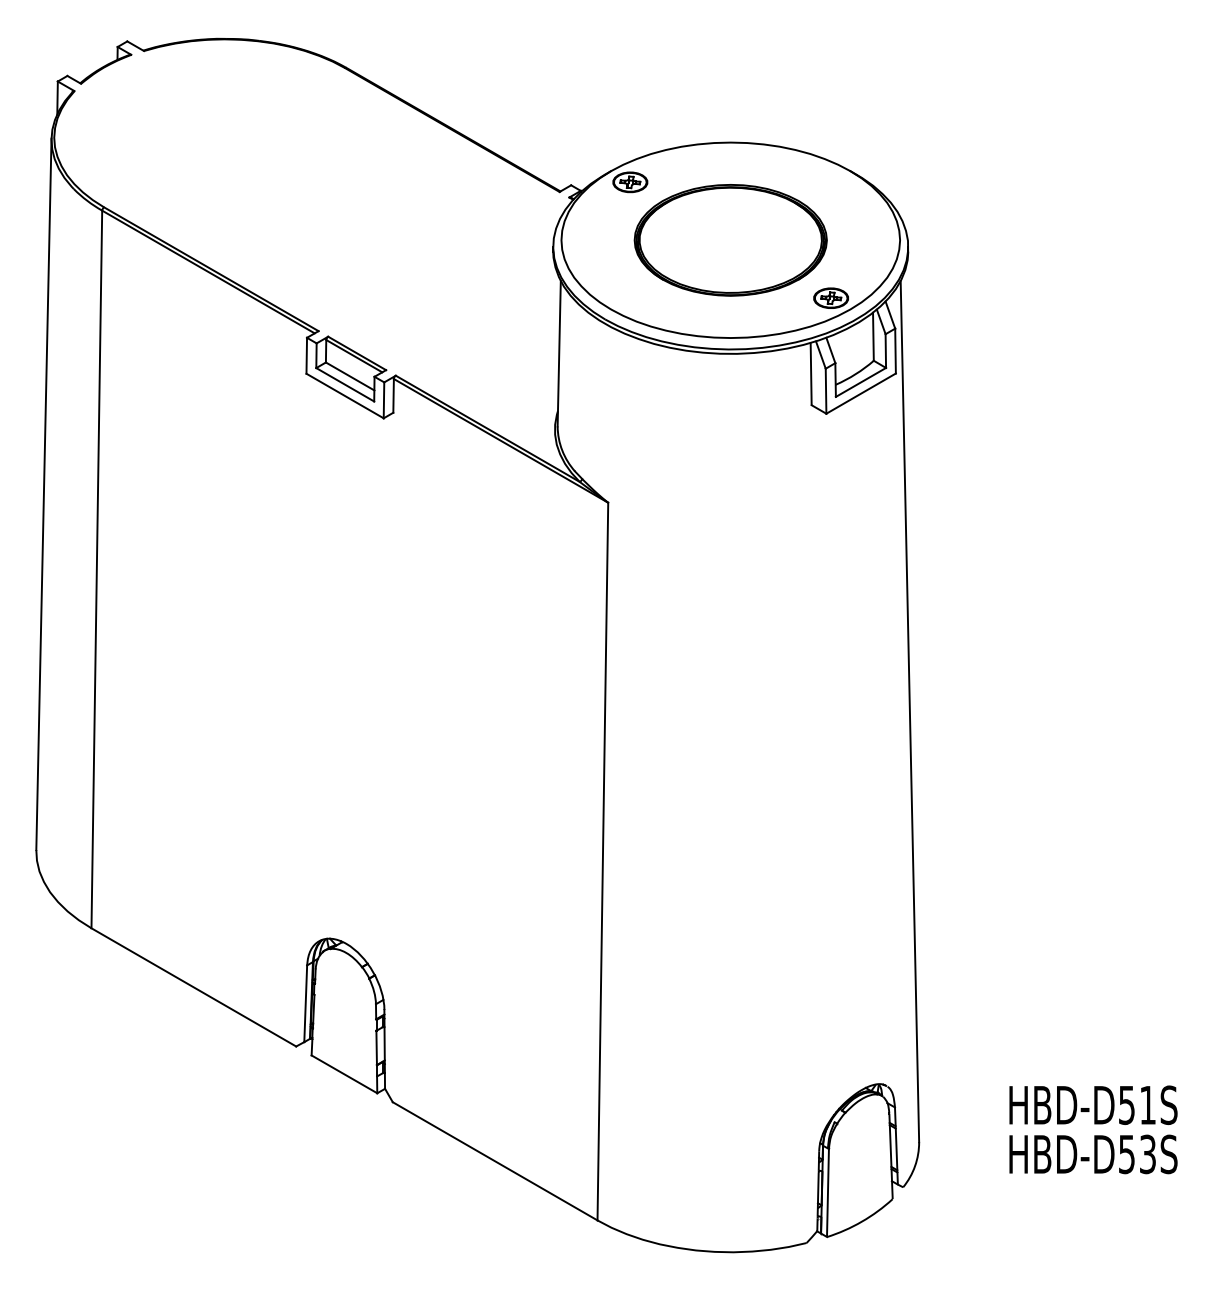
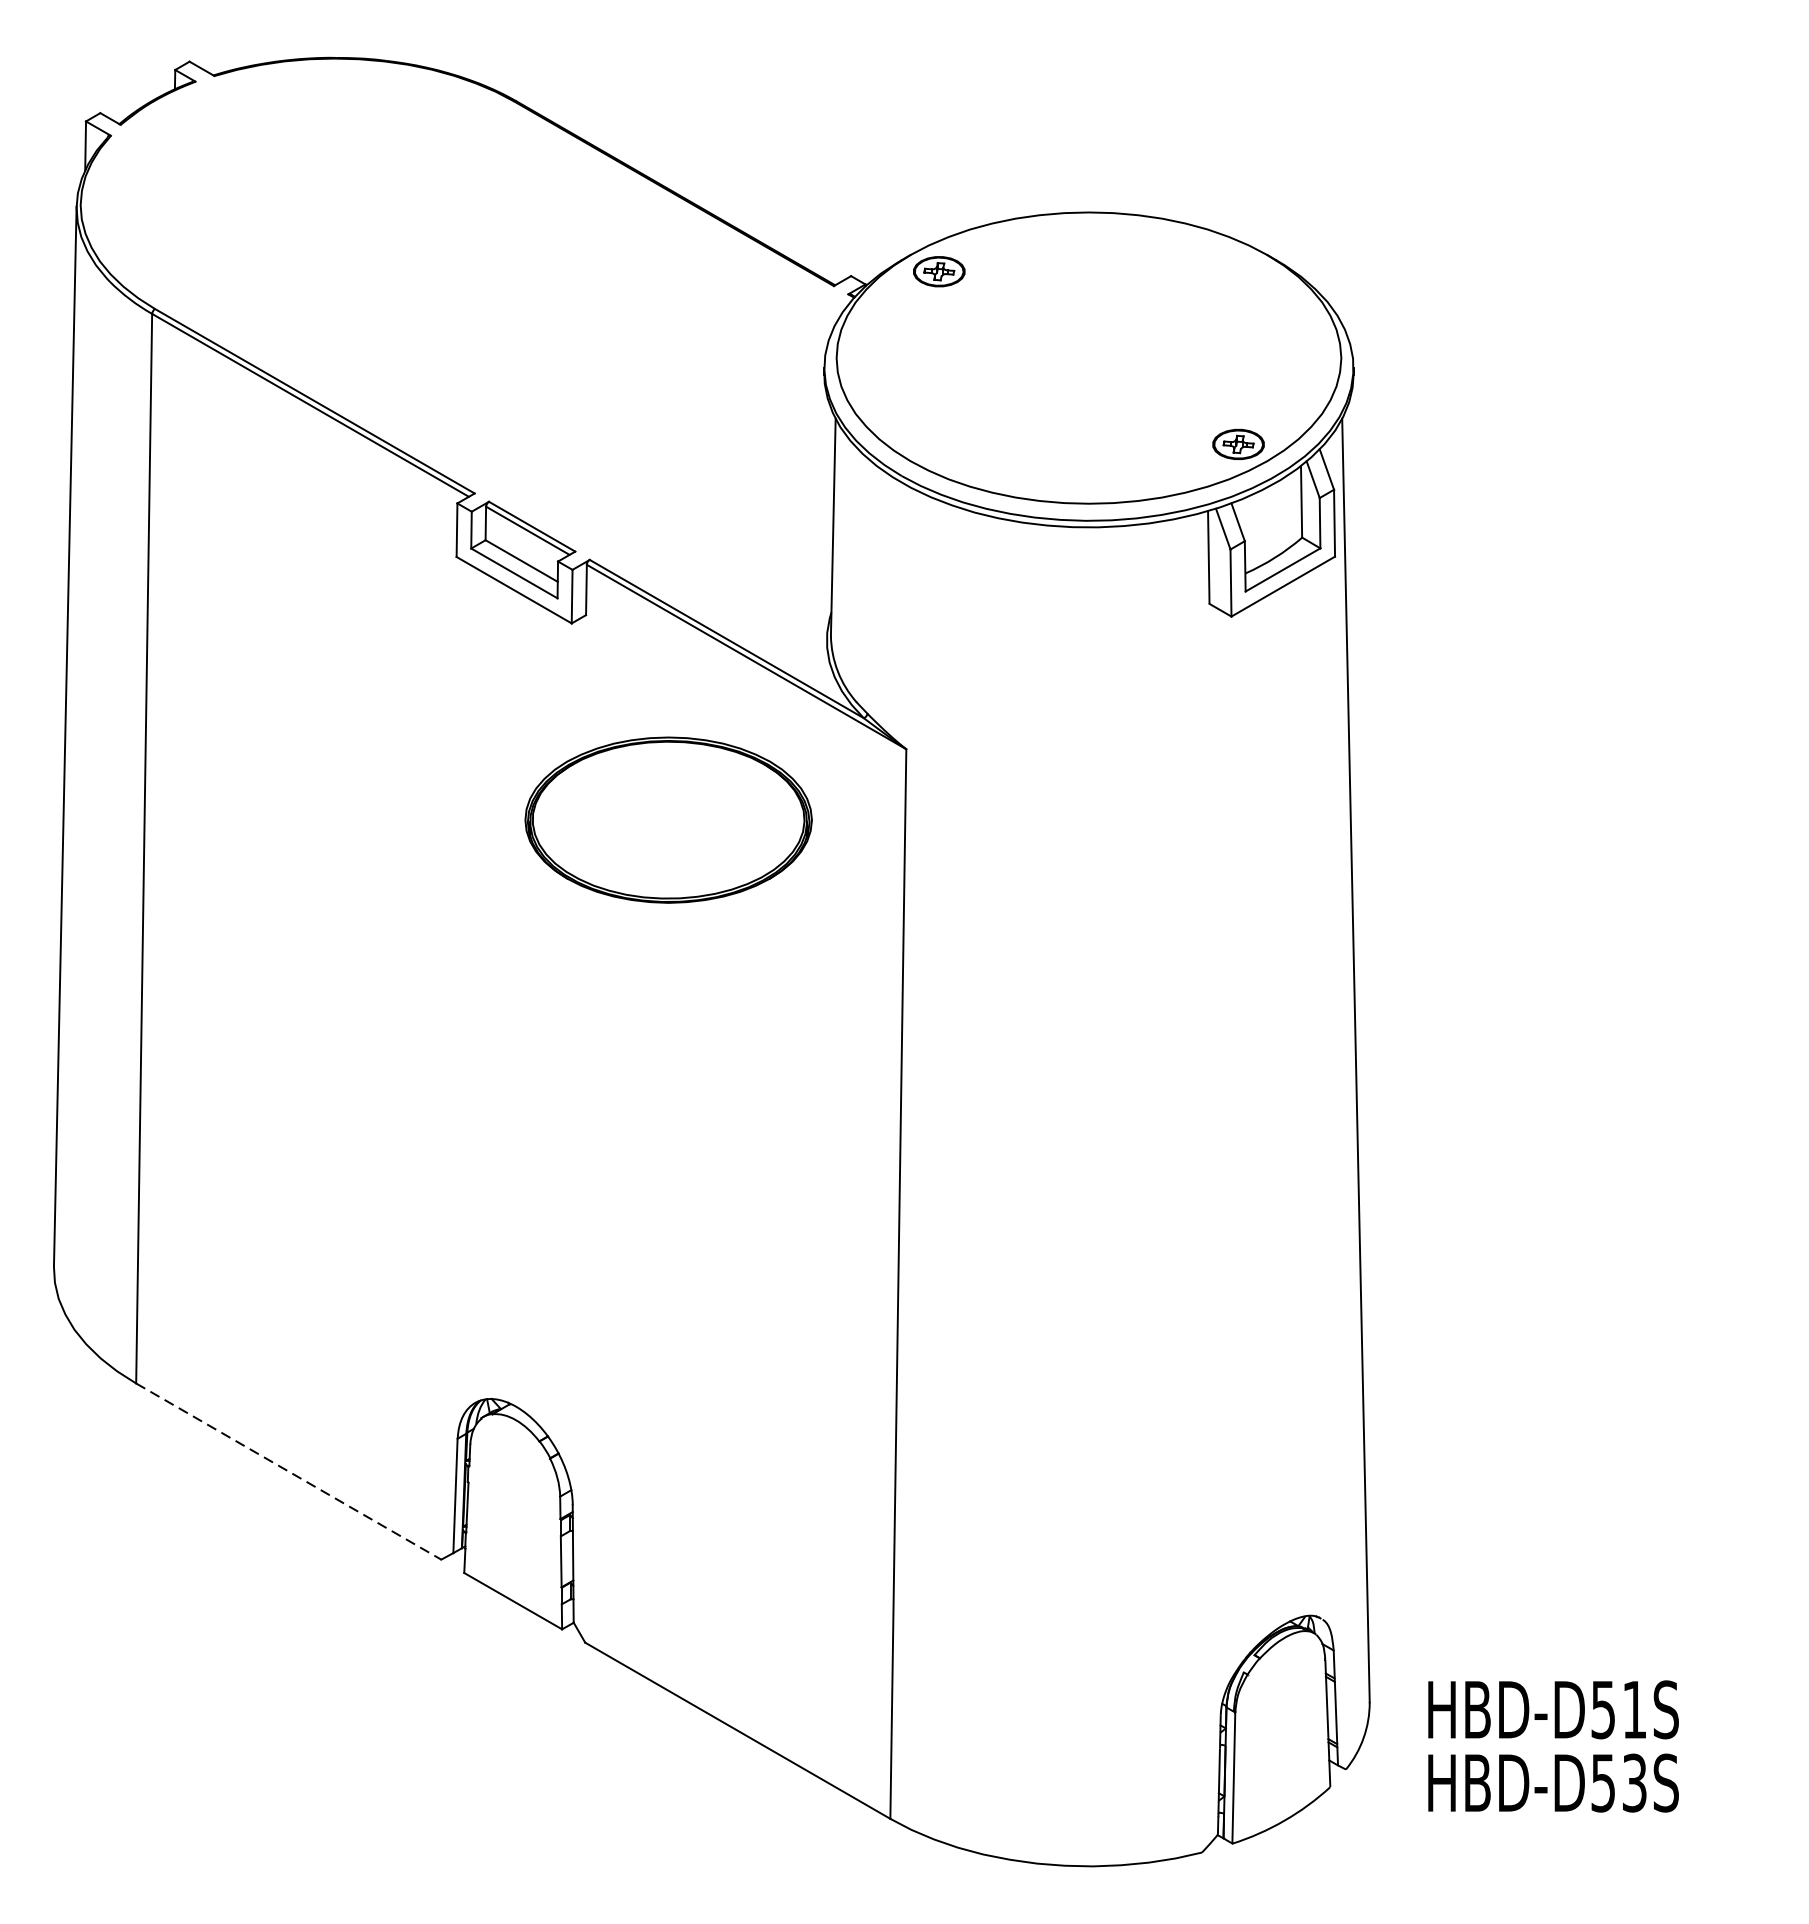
part: (730, 240) -> (668, 820), moved
line: (194, 987) -> (289, 1471), solid -> dashed
text: (1093, 1129) -> (1553, 1745), moved

